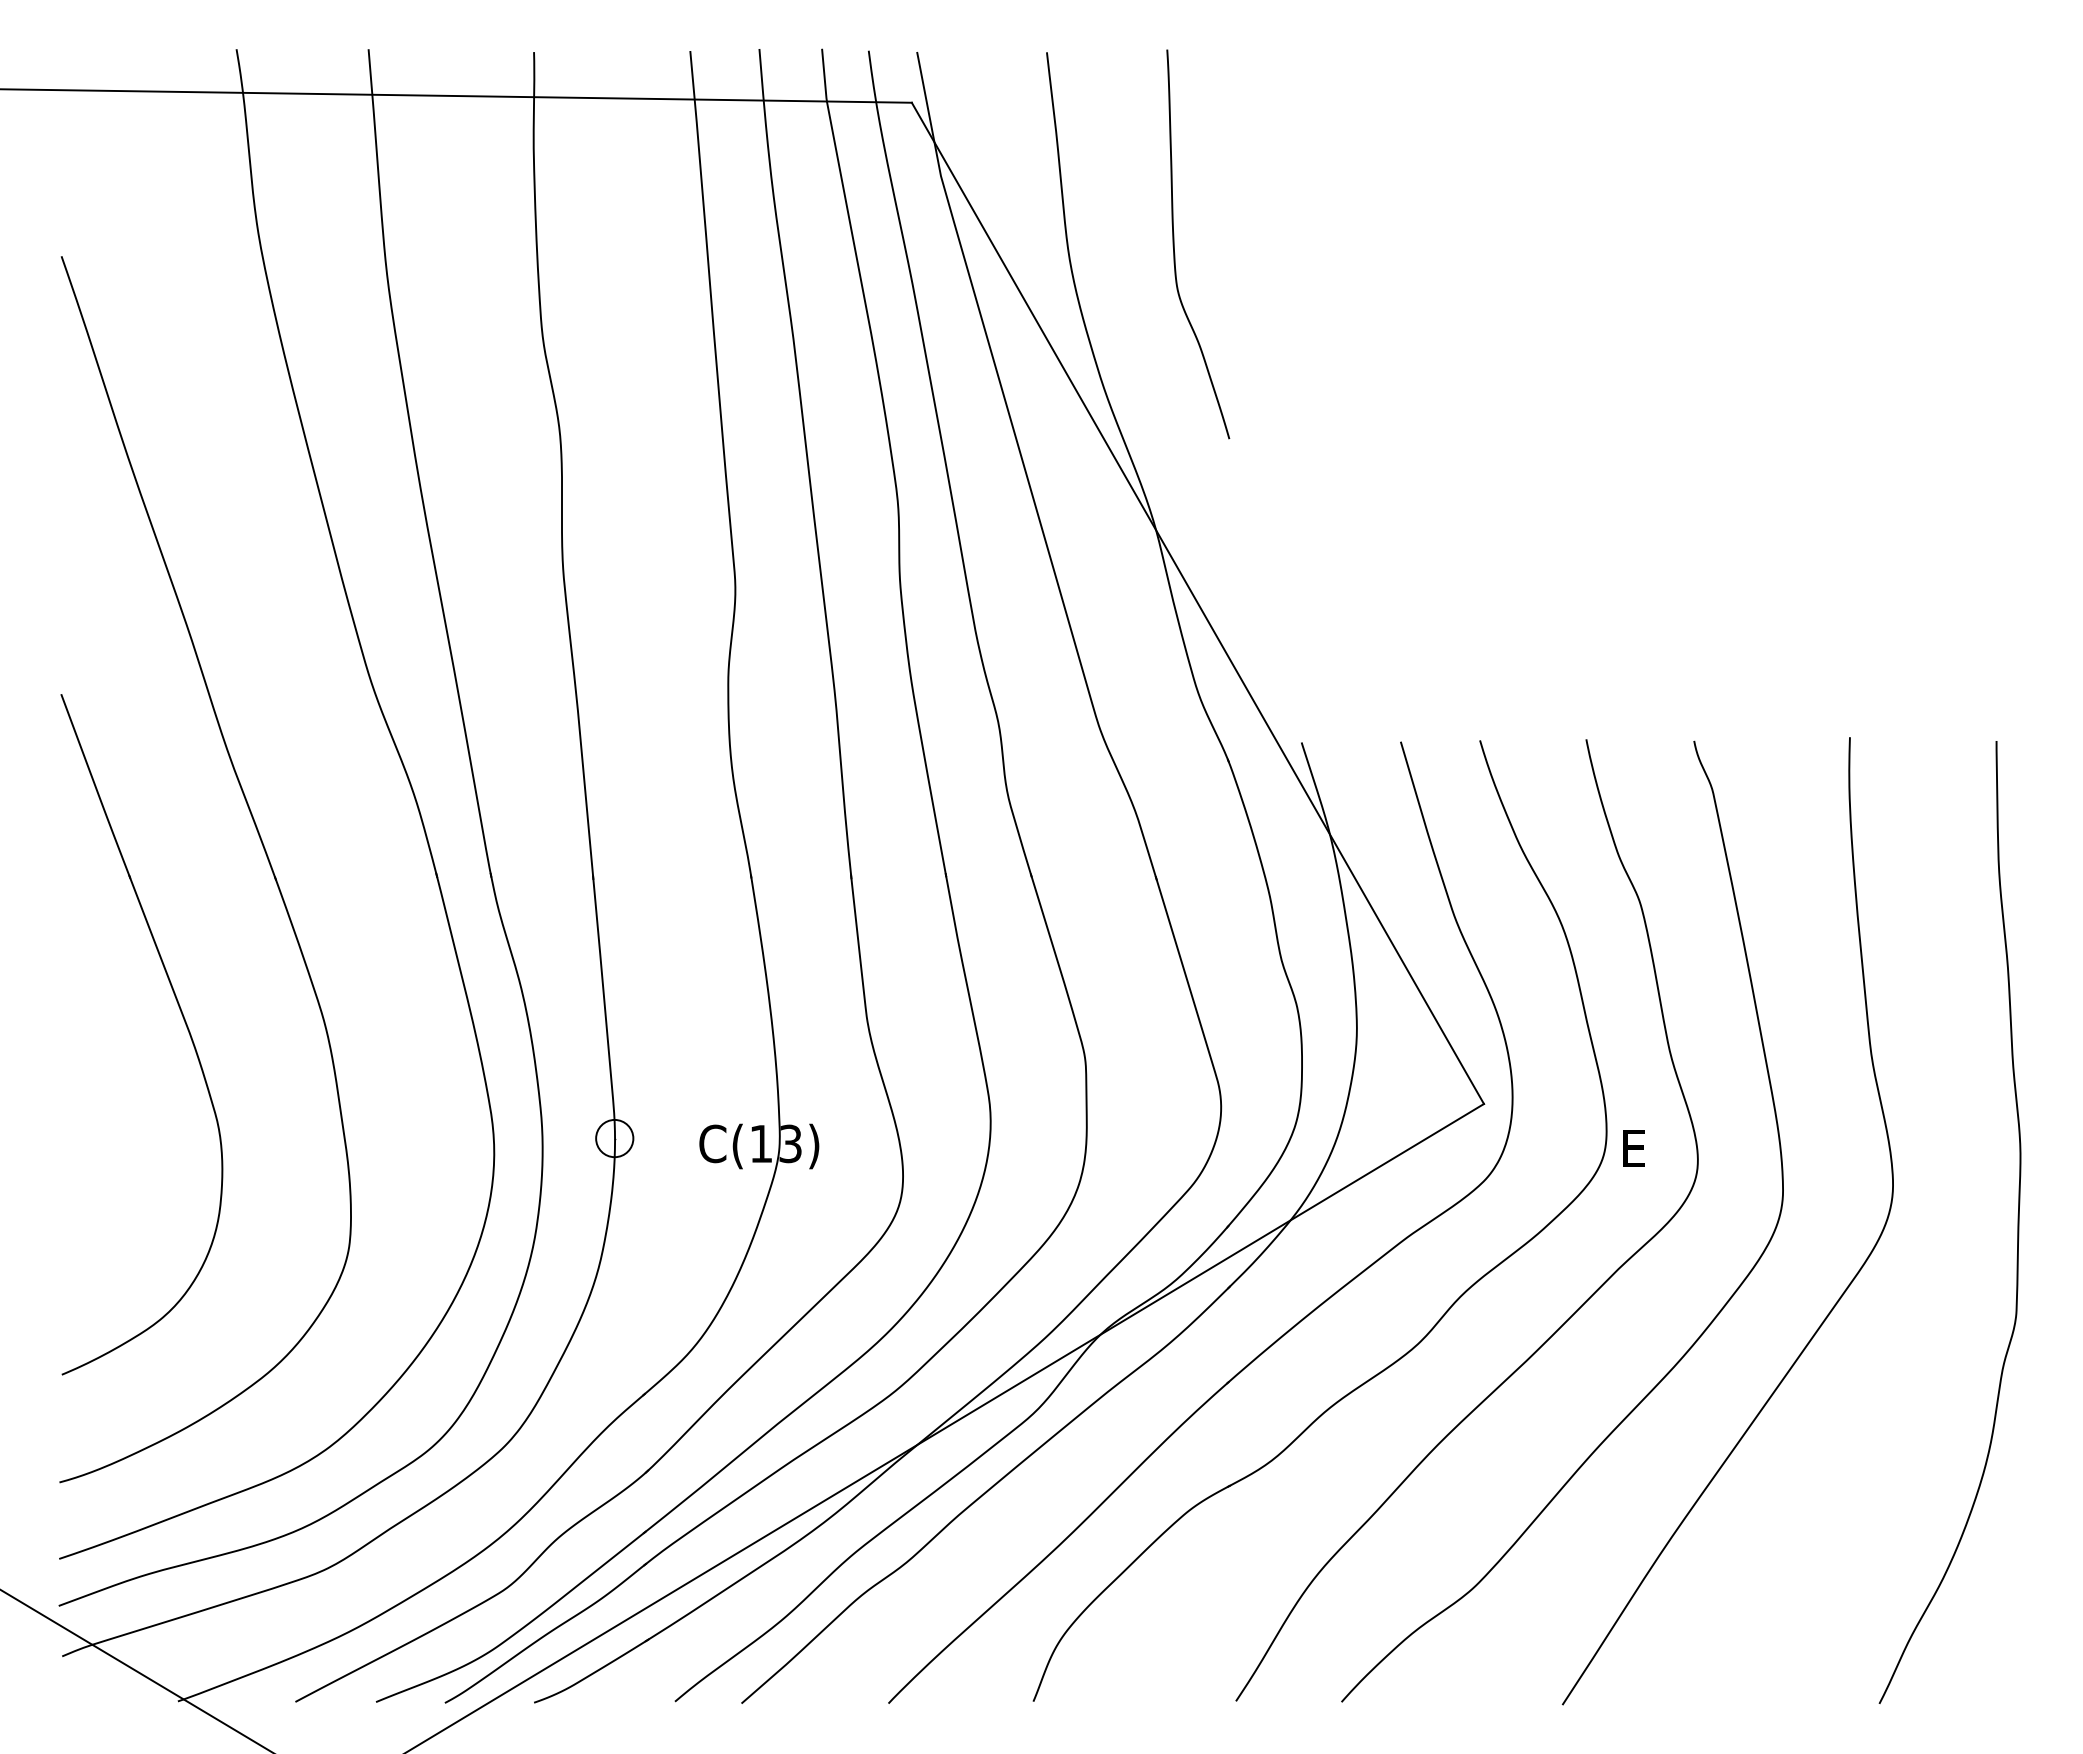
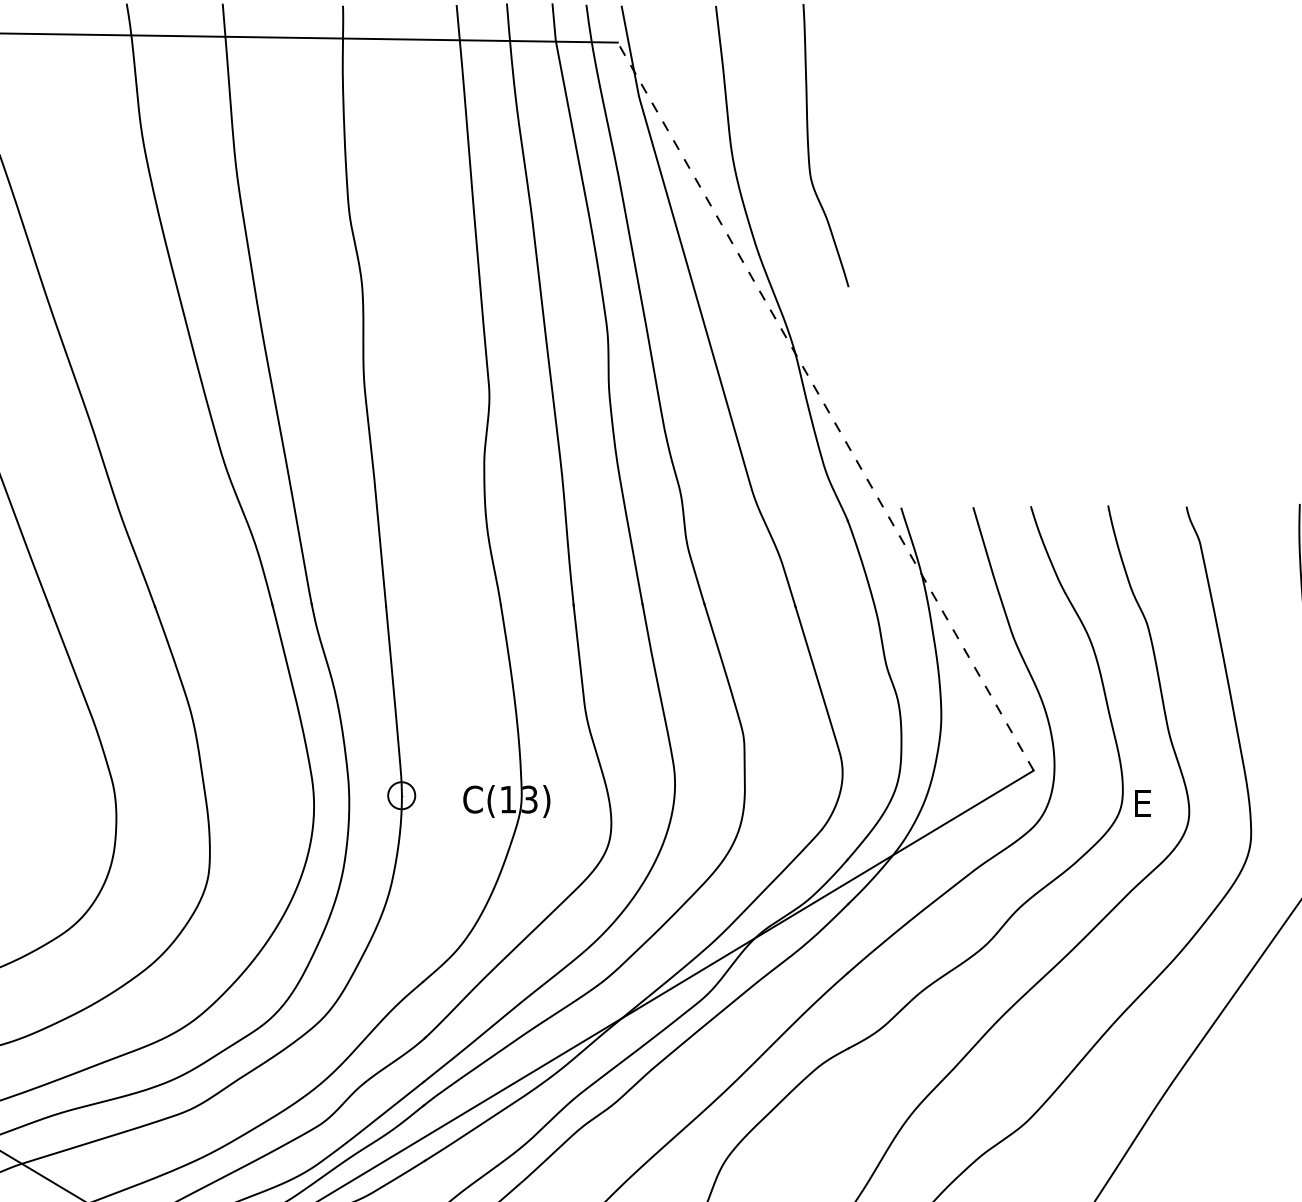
line: (1197, 603) -> (825, 406), solid -> dashed

